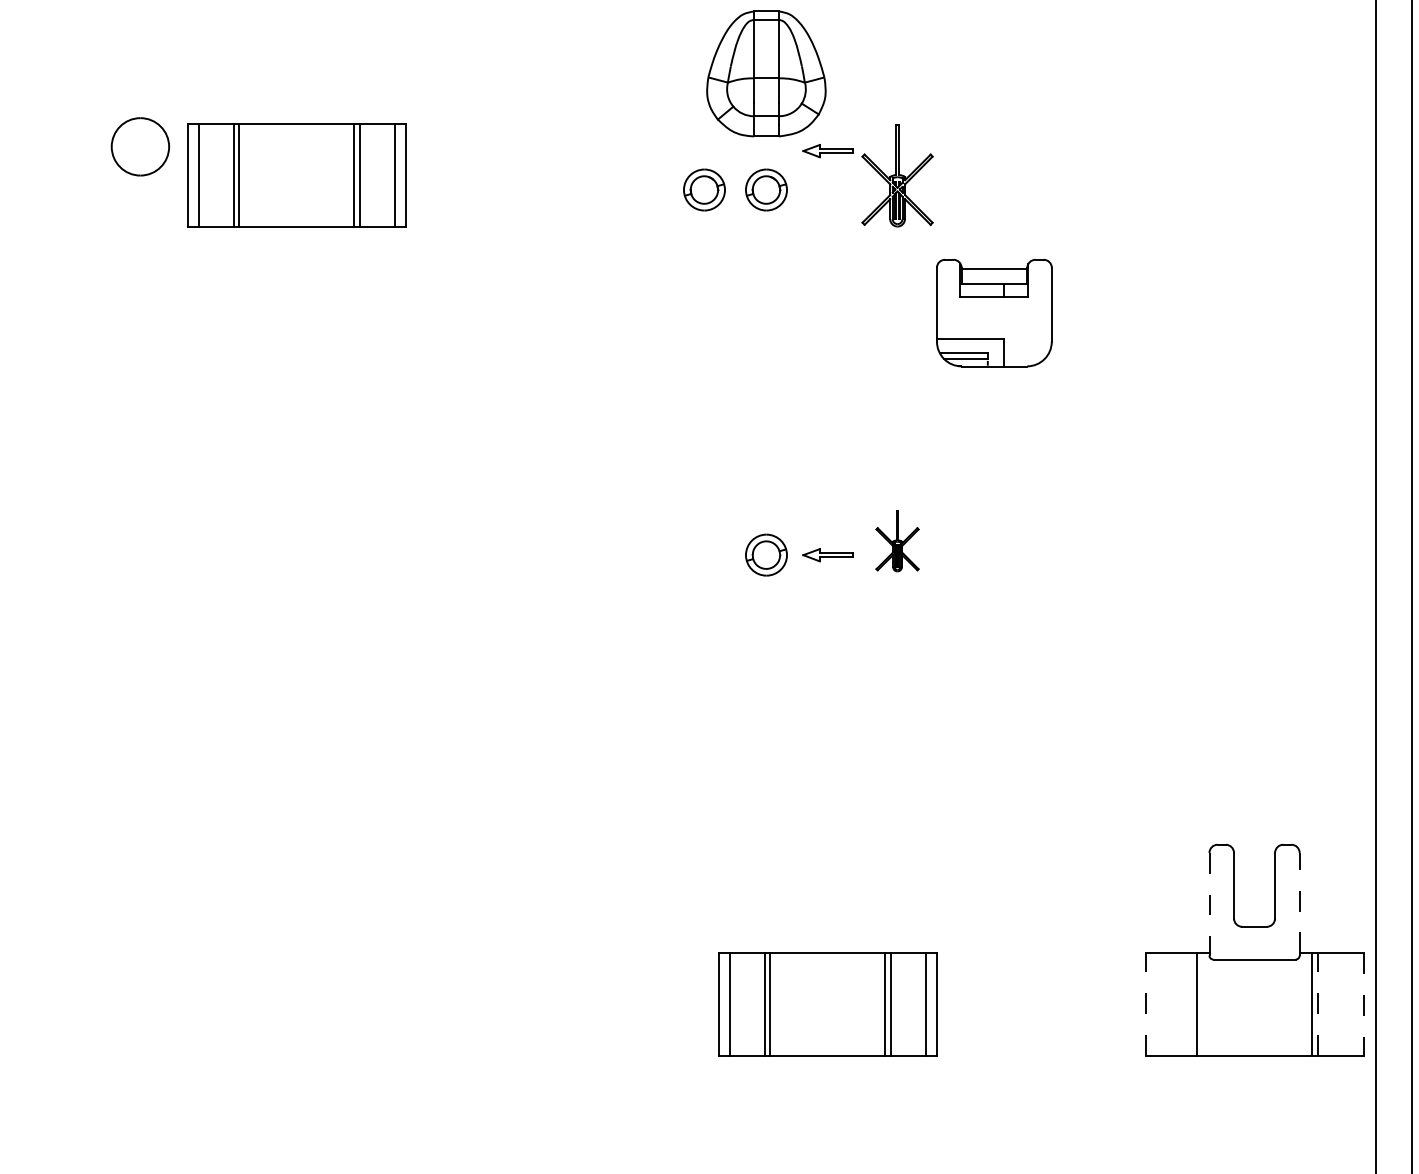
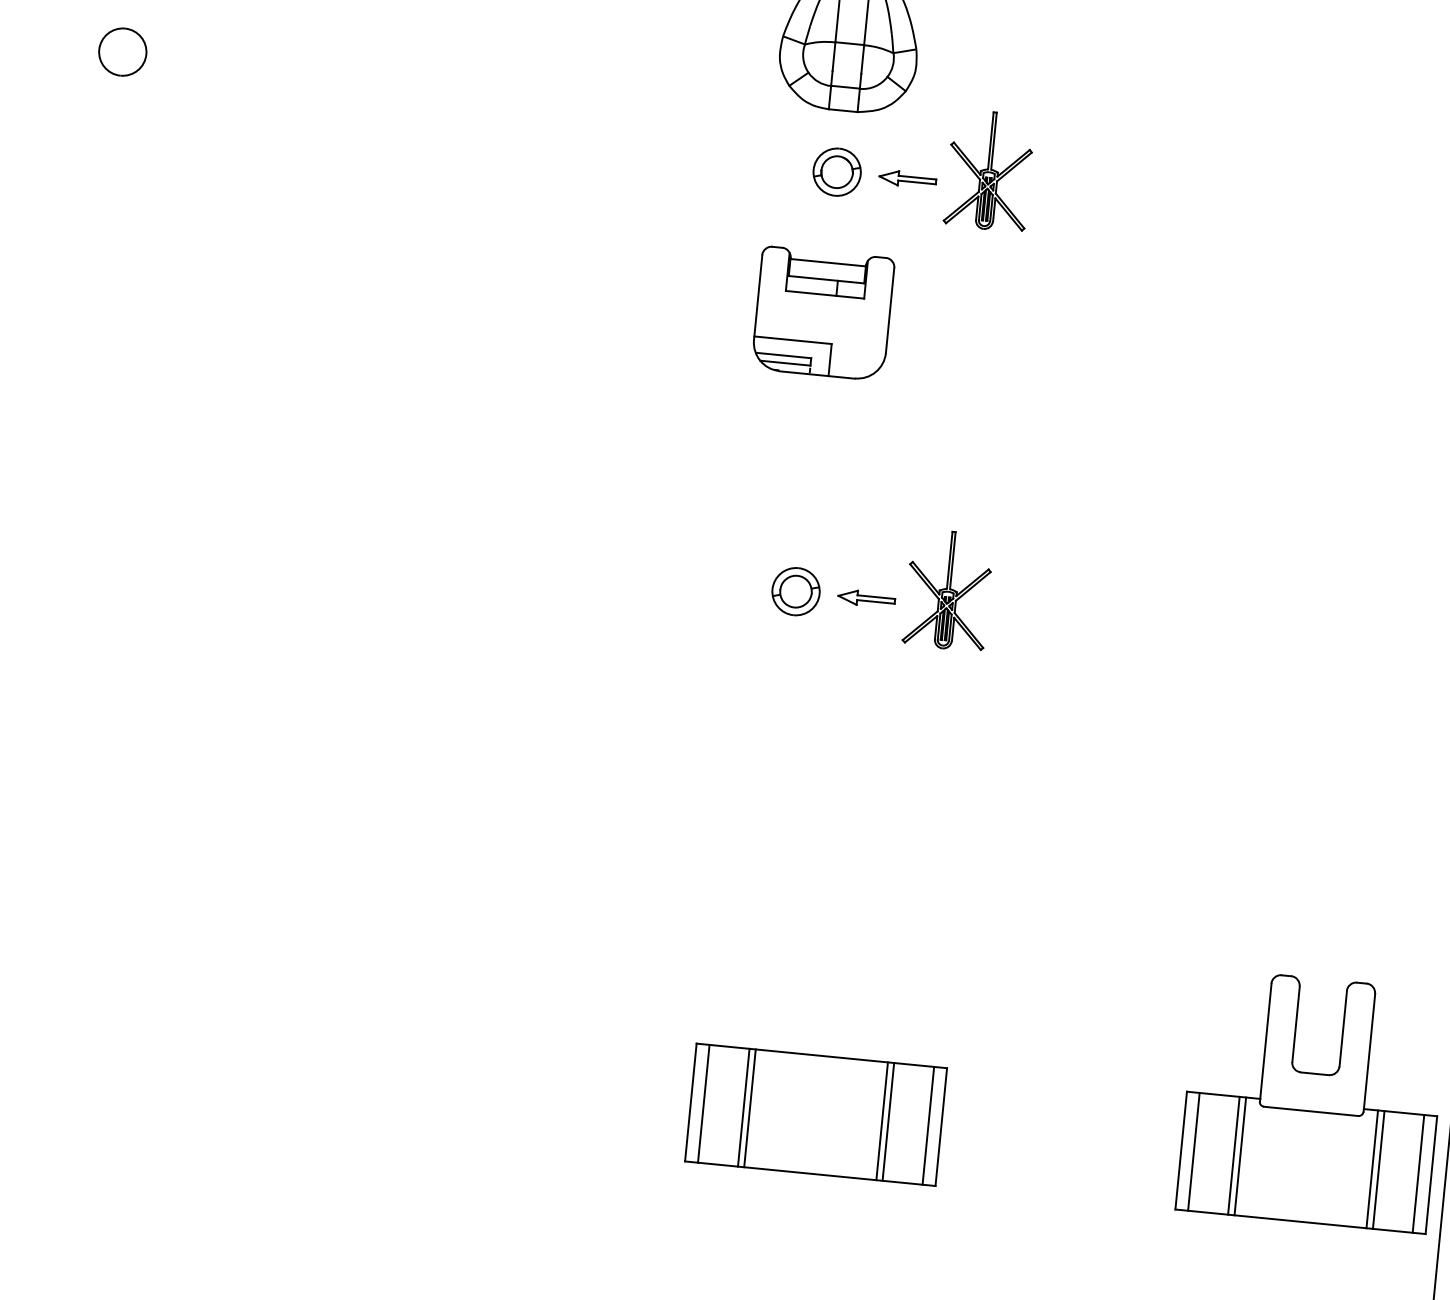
part: (140, 146) -> (122, 51), size x0.71
part: (827, 151) -> (907, 179), moved
part: (296, 175) -> (298, 102), removed
part: (704, 189) -> (766, 164), removed
part: (994, 312) -> (823, 312), moved
part: (897, 540) -> (948, 589), size x1.67
line: (1299, 902) -> (1369, 1050), dashed -> solid
line: (1209, 903) -> (1265, 1041), dashed -> solid
line: (1145, 1003) -> (1180, 1149), dashed -> solid
line: (1317, 1003) -> (1378, 1168), dashed -> solid
line: (1156, 1004) -> (1193, 1151), added
line: (1191, 1004) -> (1233, 1155), added
line: (1352, 1004) -> (1418, 1173), added
line: (1363, 1004) -> (1431, 1175), dashed -> solid

